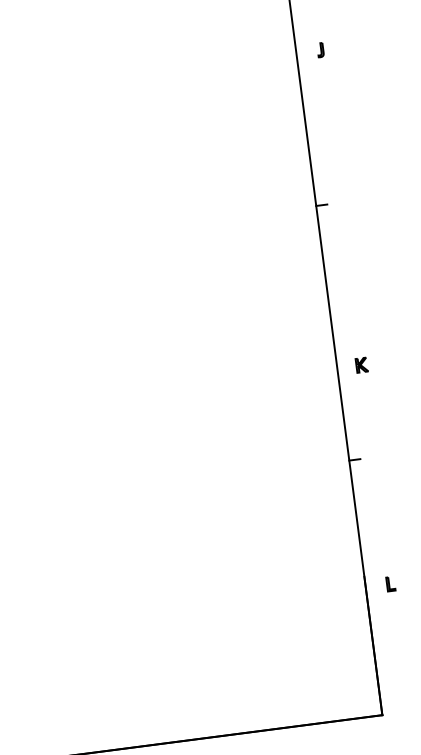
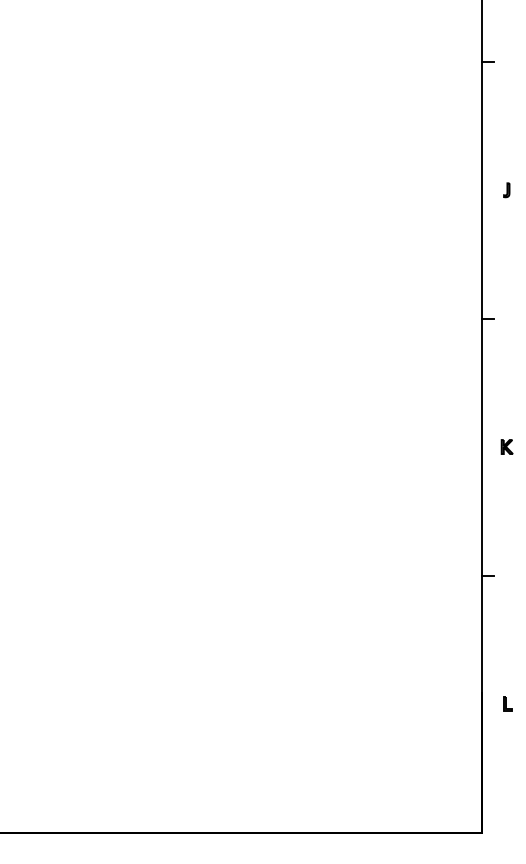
part: (320, 50) -> (506, 190), moved
part: (361, 364) -> (506, 446), moved

